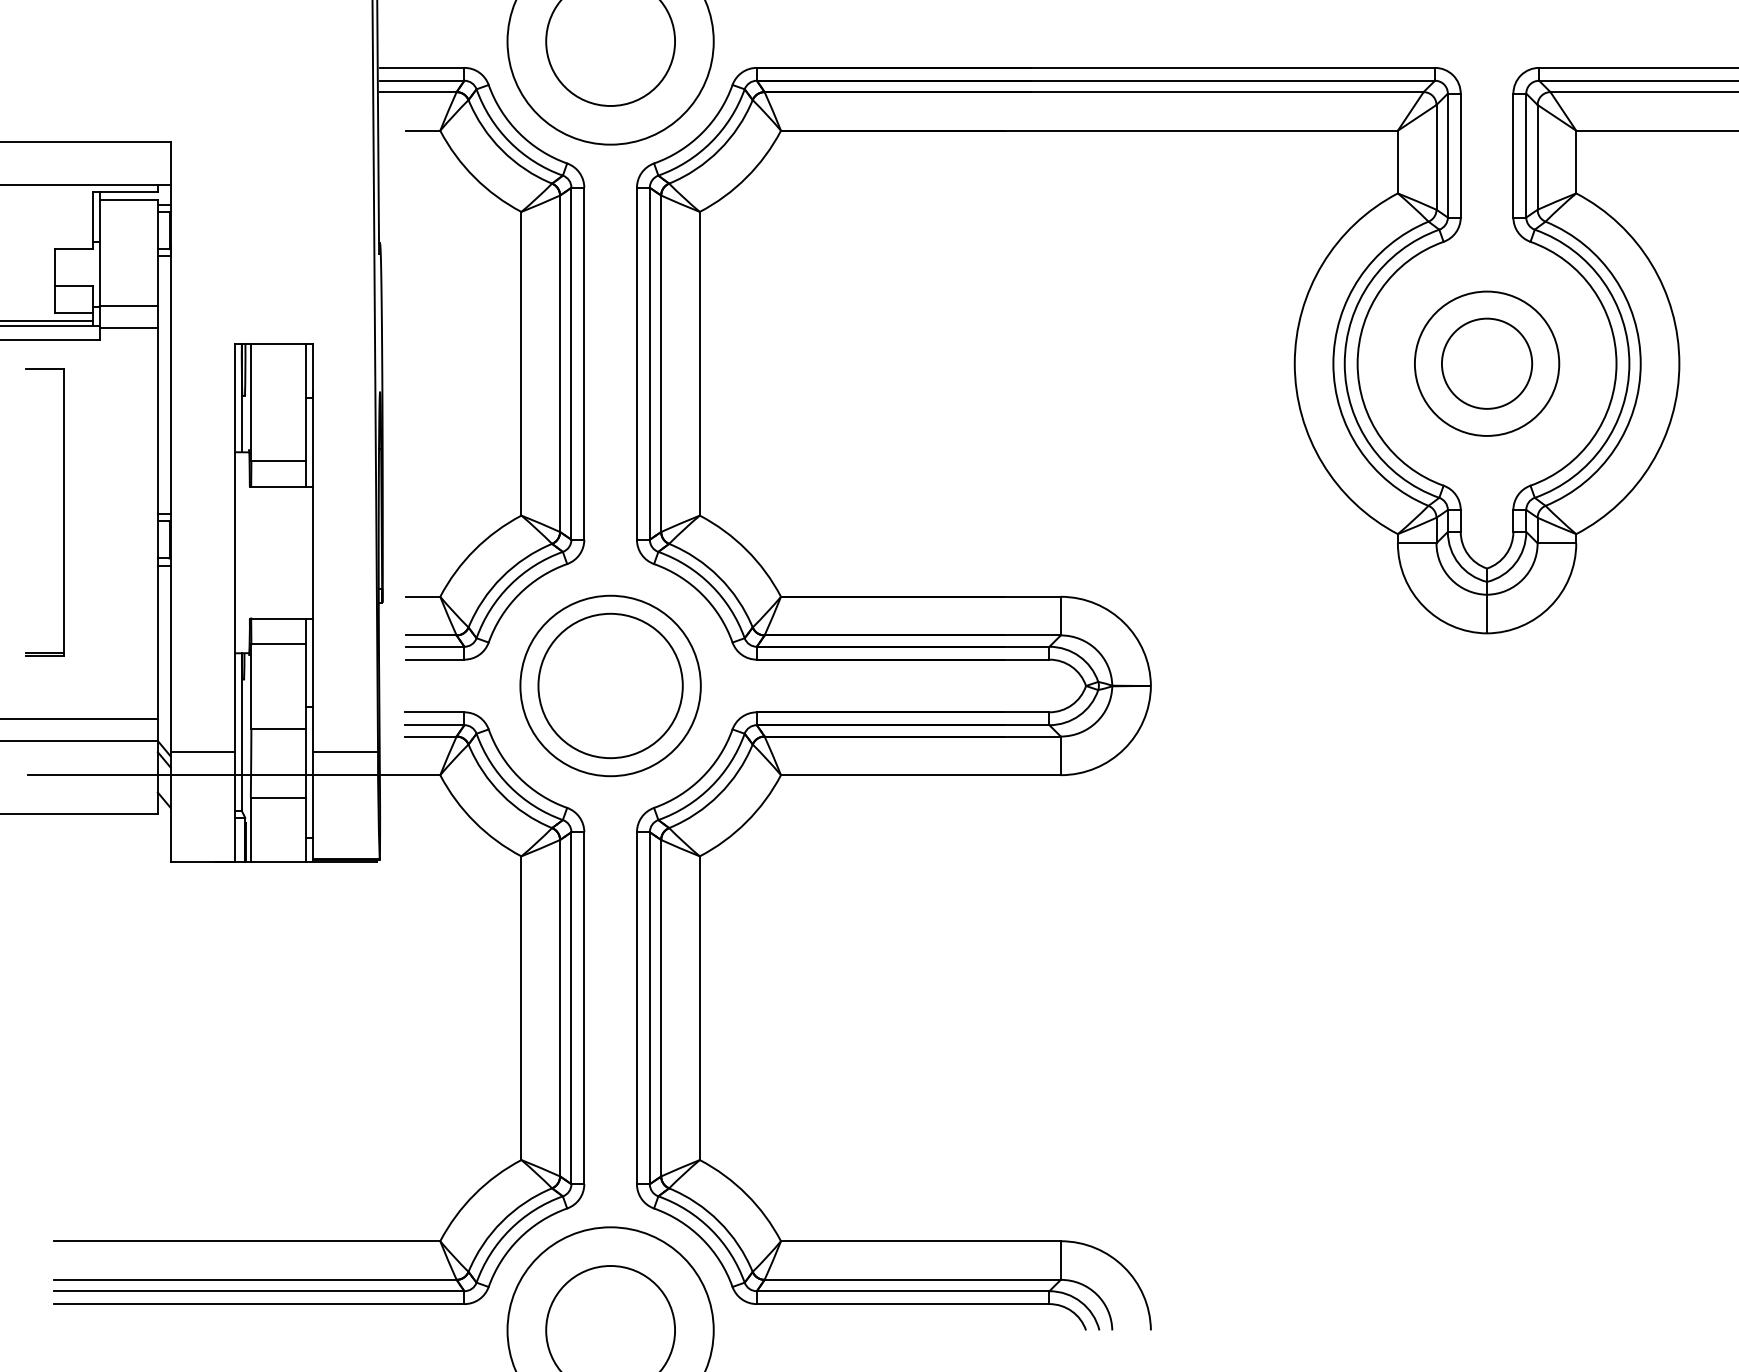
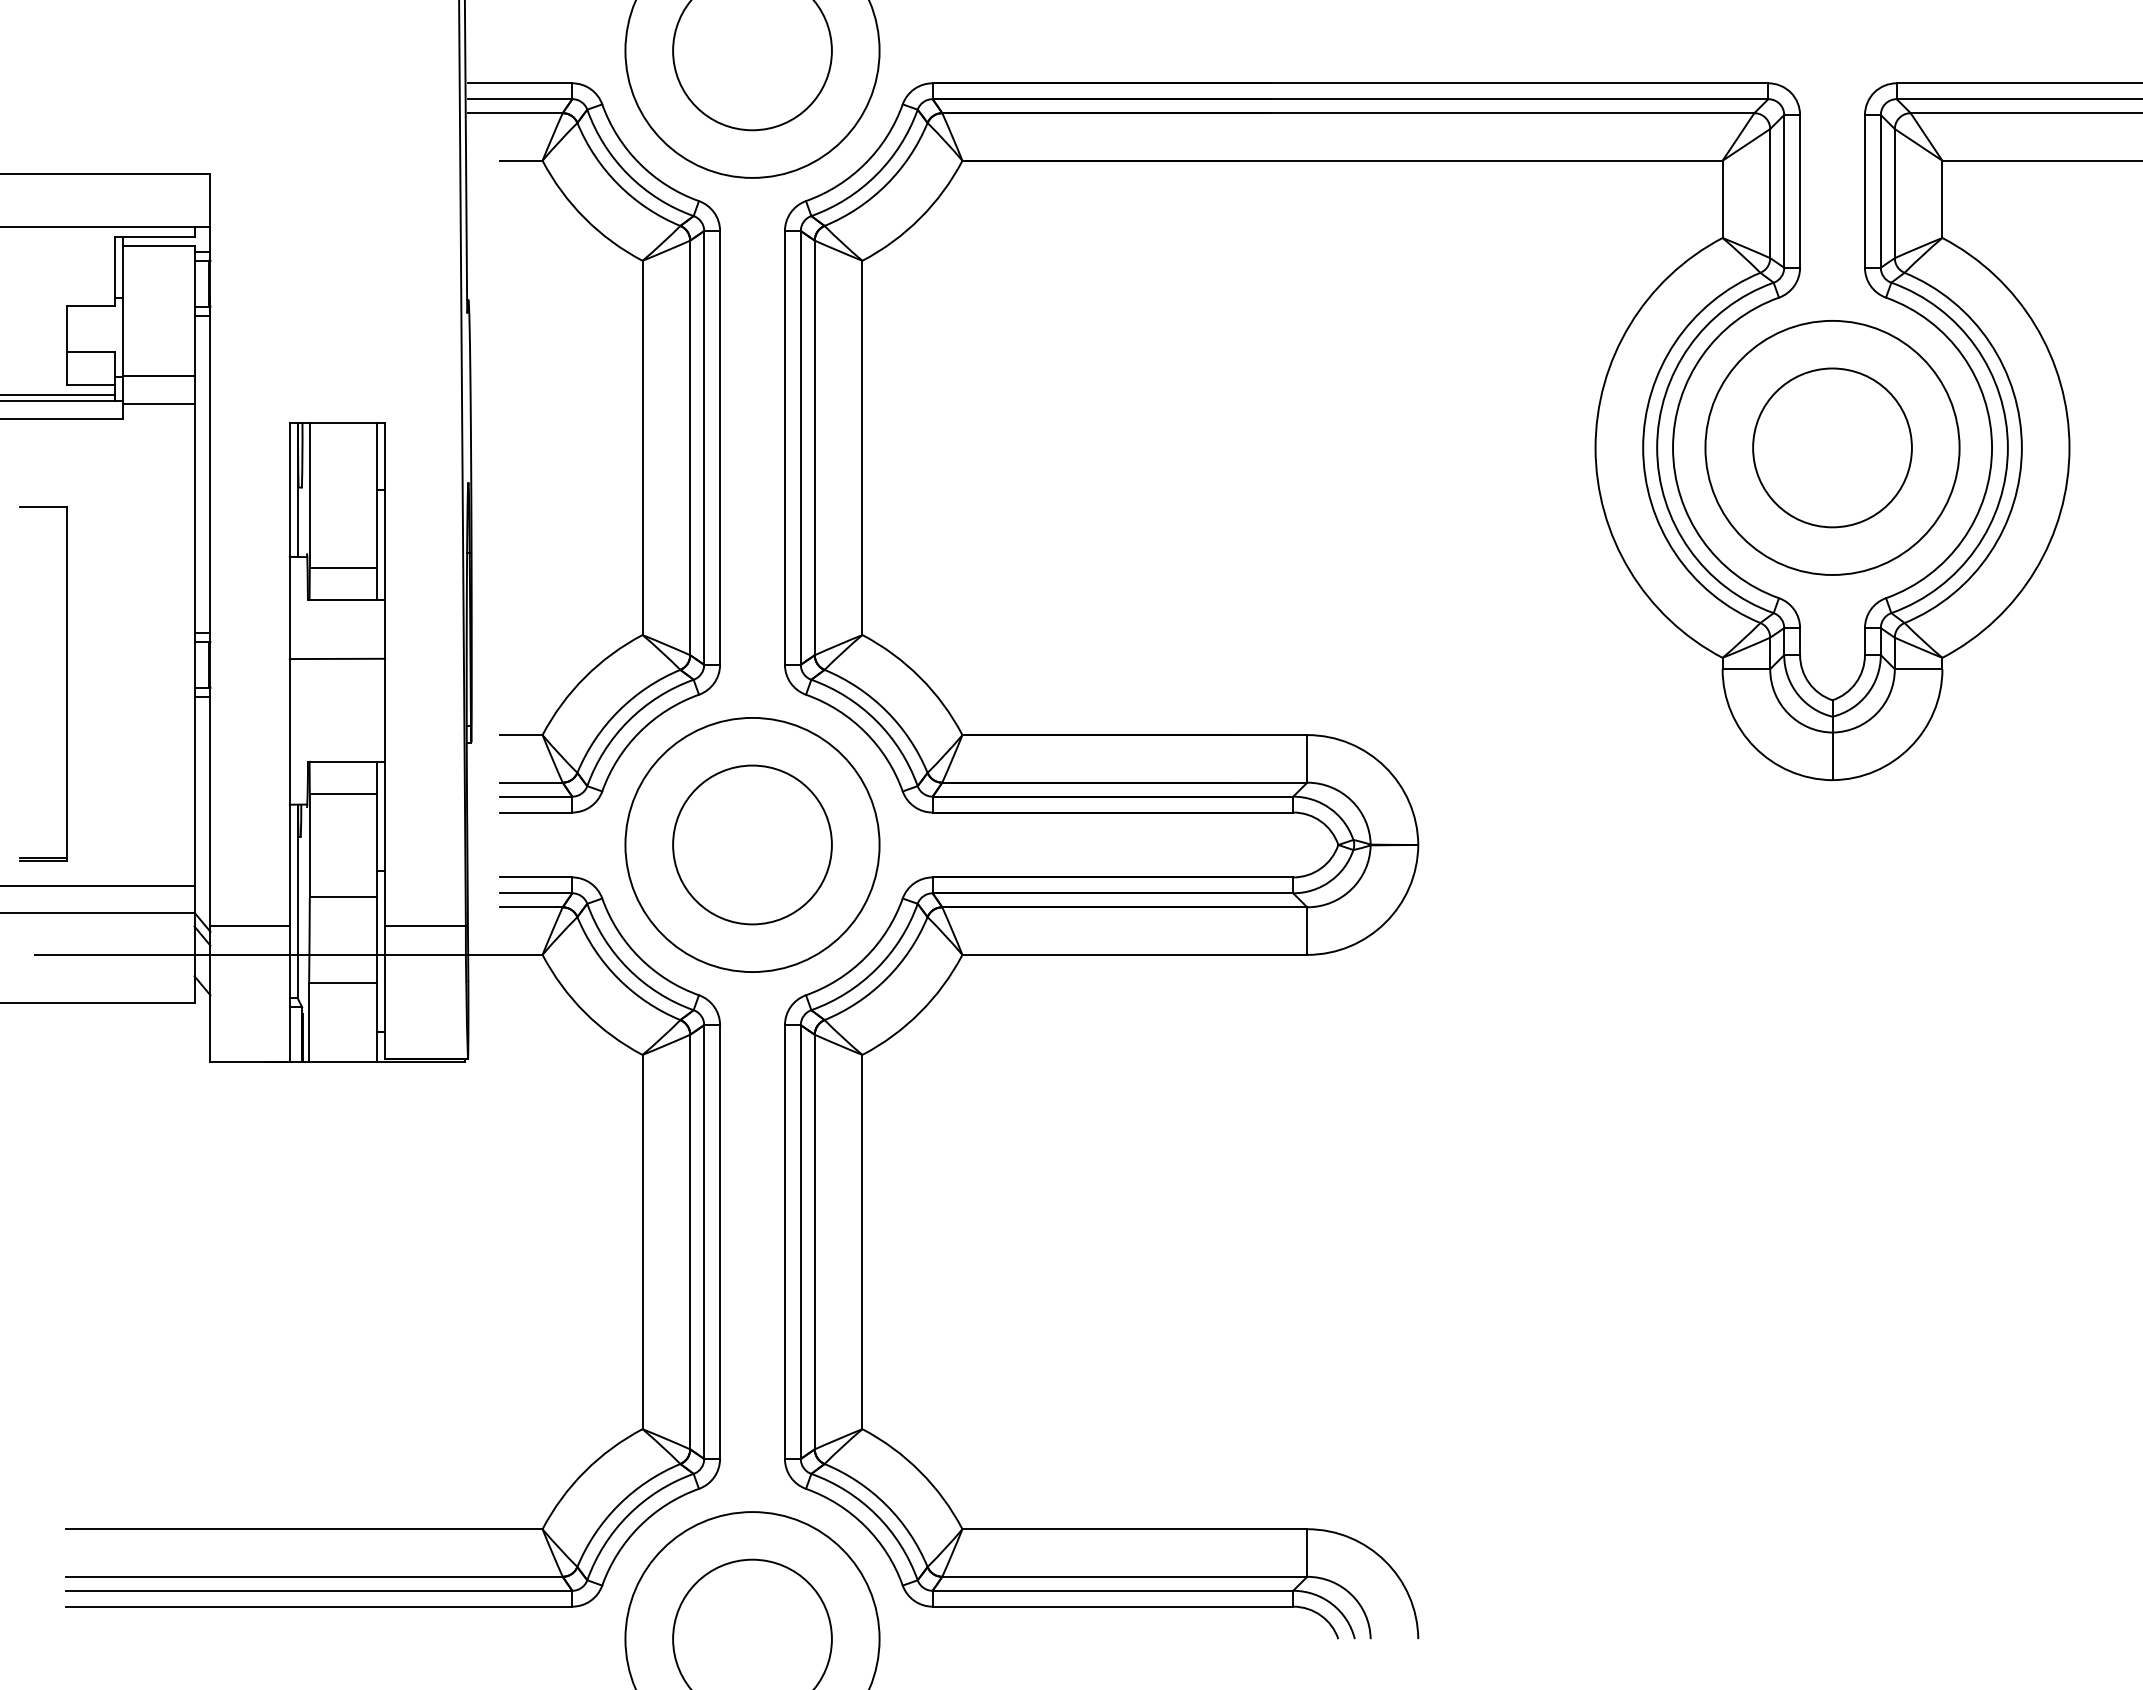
circle: (1487, 363) -> (1832, 447), size x1.43
circle: (1487, 363) -> (1832, 447), size x1.43
part: (63, 511) -> (66, 683), moved
line: (273, 534) -> (337, 658), added
circle: (610, 685) -> (752, 844), size x0.71
circle: (610, 685) -> (752, 844), size x1.43

